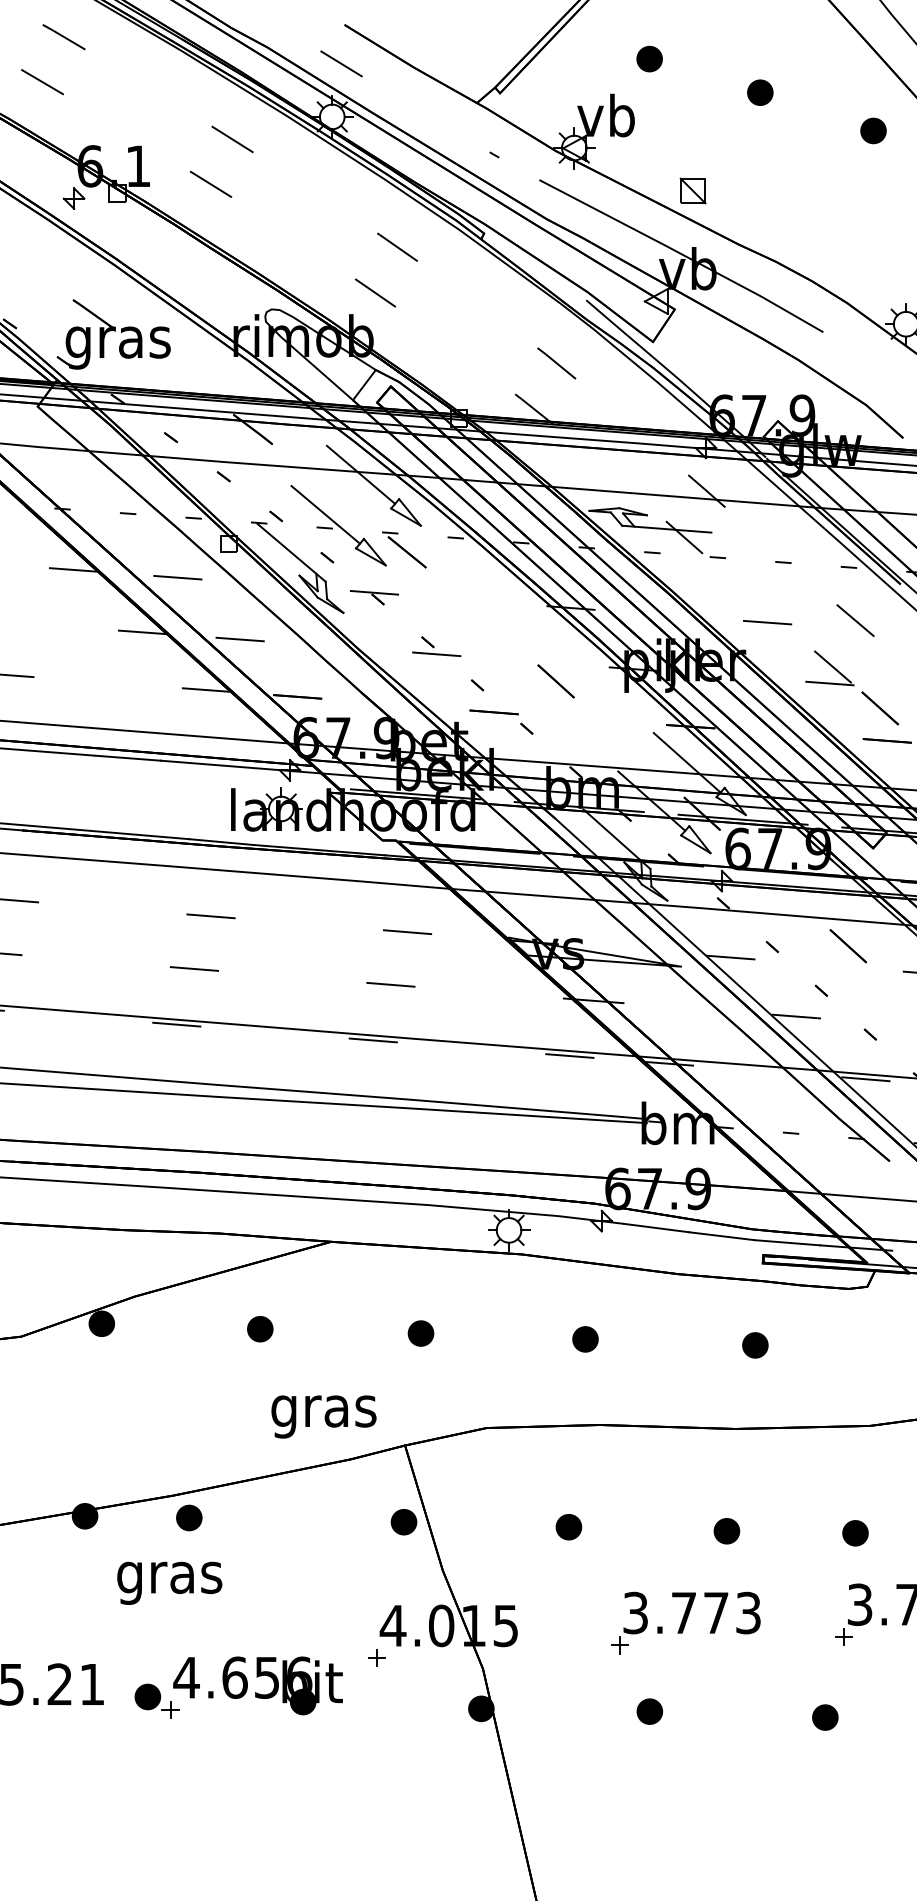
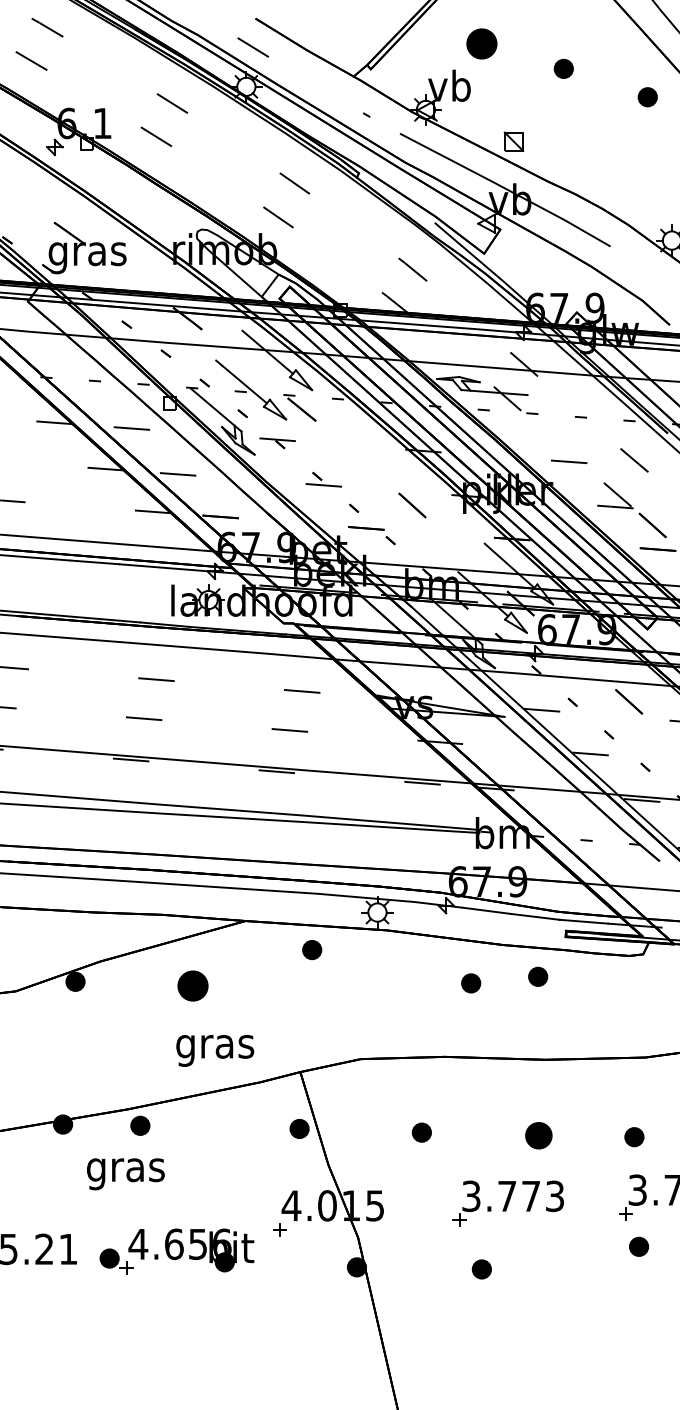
part: (649, 58) -> (481, 43), size x1.6
part: (259, 1328) -> (192, 985), size x1.6
part: (421, 1334) -> (312, 950), moved
part: (585, 1339) -> (471, 983), moved
part: (755, 1344) -> (538, 976), moved
text: (324, 1416) -> (215, 1050), moved
part: (727, 1531) -> (539, 1135), size x1.4
part: (824, 1717) -> (638, 1246), moved

